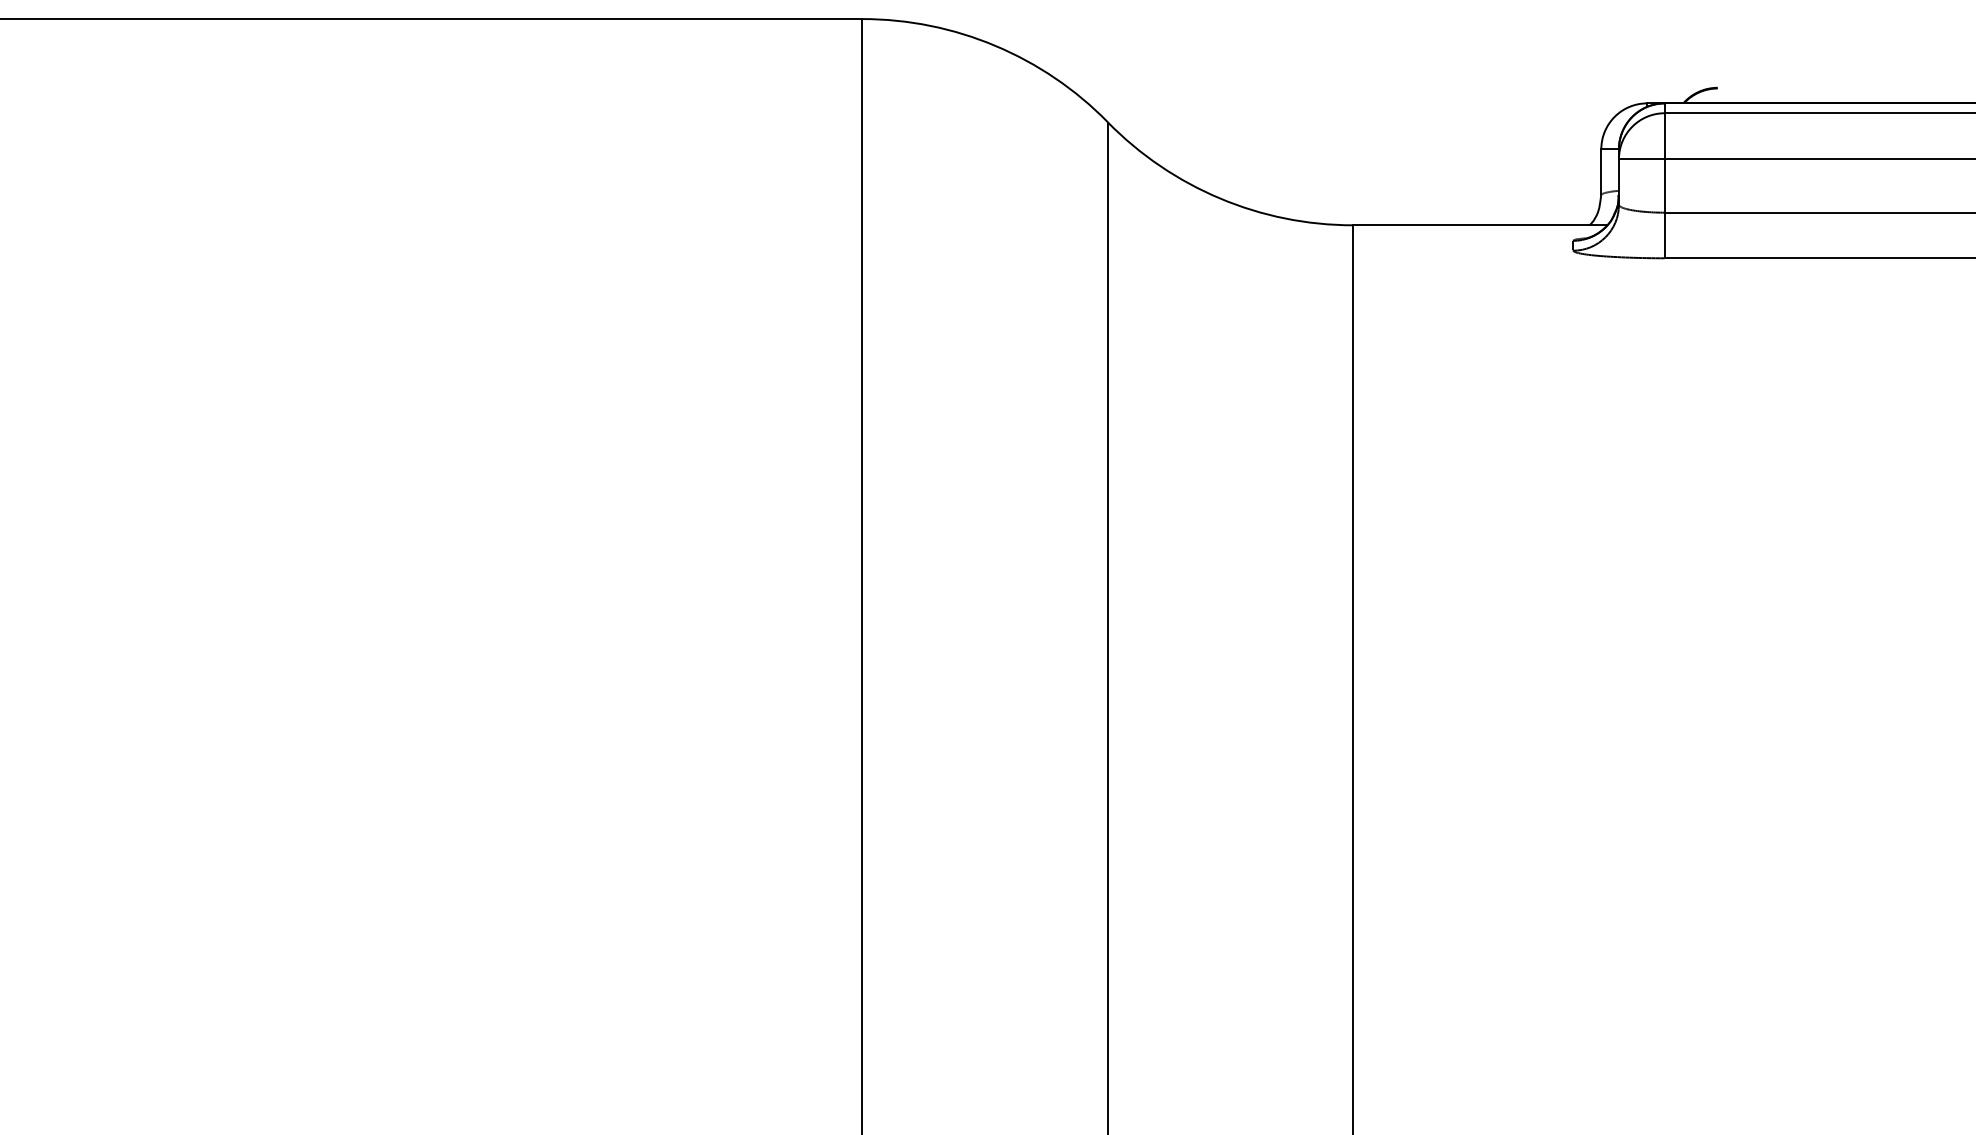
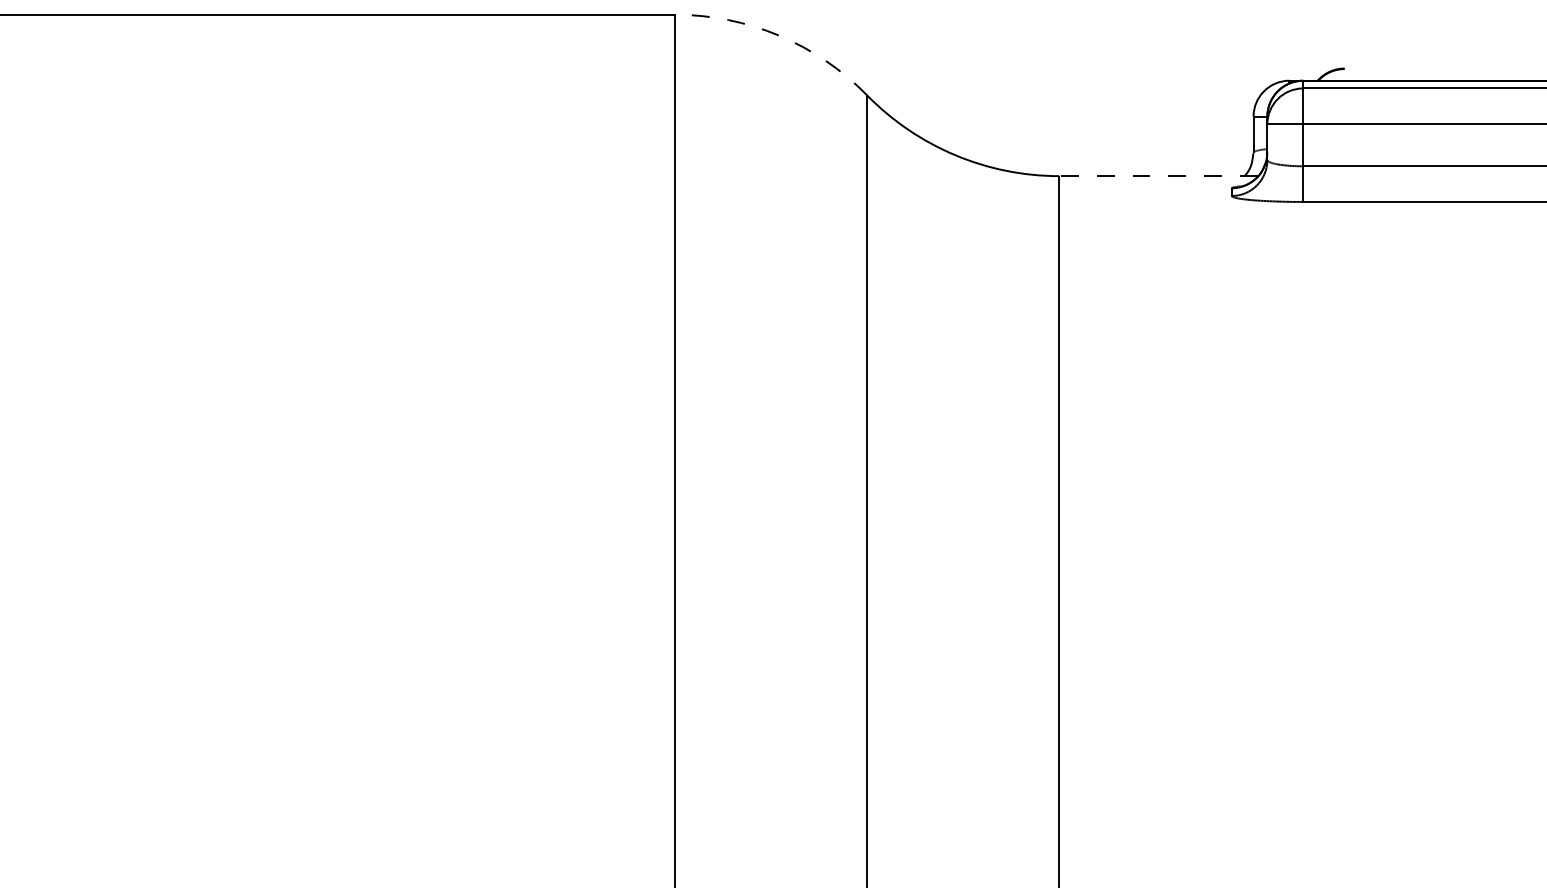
arc: (995, 45) -> (779, 35), solid -> dashed
line: (1479, 225) -> (1158, 176), solid -> dashed

